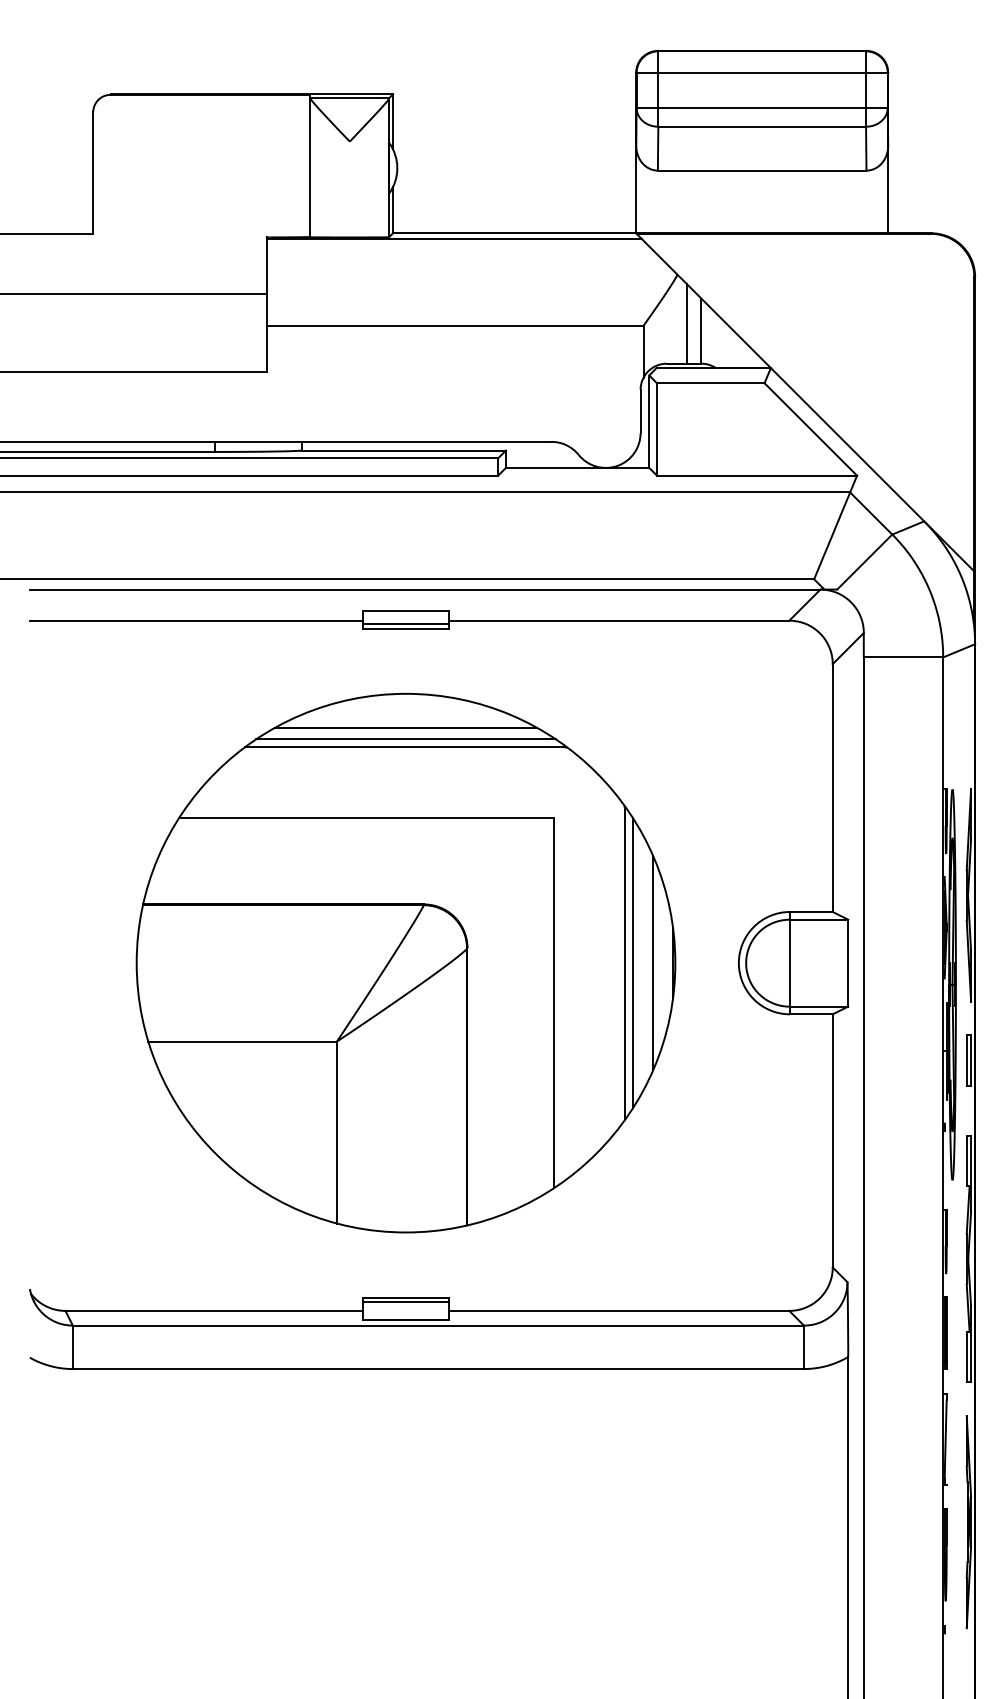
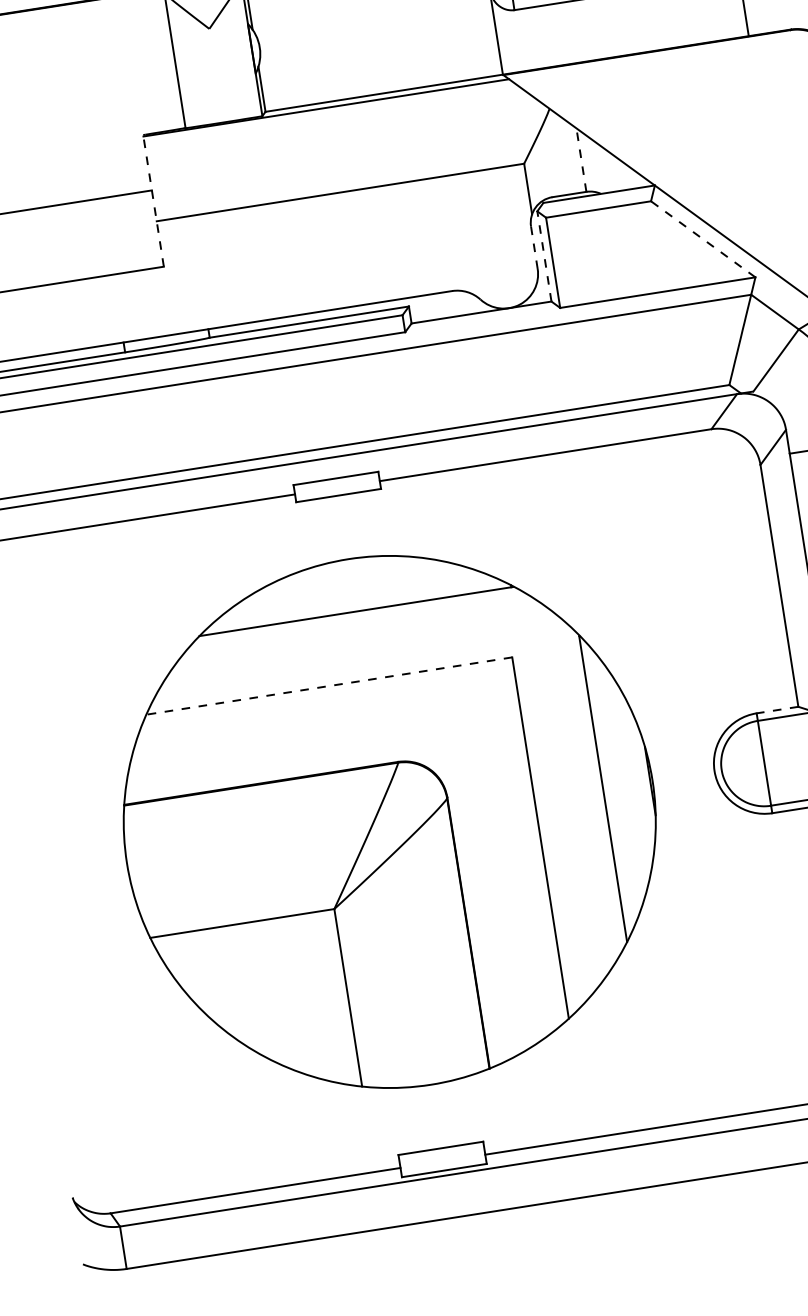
line: (267, 304) -> (153, 200), solid -> dashed
line: (686, 323) -> (565, 154), removed
line: (701, 331) -> (581, 160), solid -> dashed
line: (640, 411) -> (534, 247), solid -> dashed
line: (649, 421) -> (544, 256), solid -> dashed
line: (810, 429) -> (702, 239), solid -> dashed
line: (405, 624) -> (337, 491), removed
line: (405, 727) -> (353, 592), removed
line: (405, 739) -> (355, 603), removed
line: (366, 817) -> (328, 685), solid -> dashed
line: (810, 911) -> (776, 709), solid -> dashed
line: (633, 962) -> (611, 786), removed
line: (653, 962) -> (631, 783), removed
line: (405, 1302) -> (441, 1153), removed

